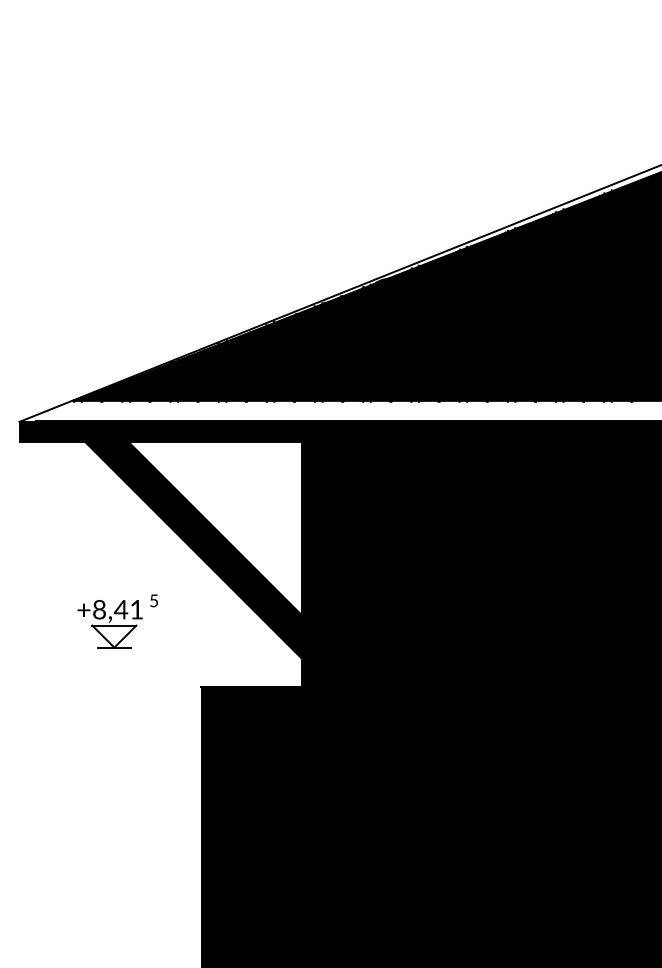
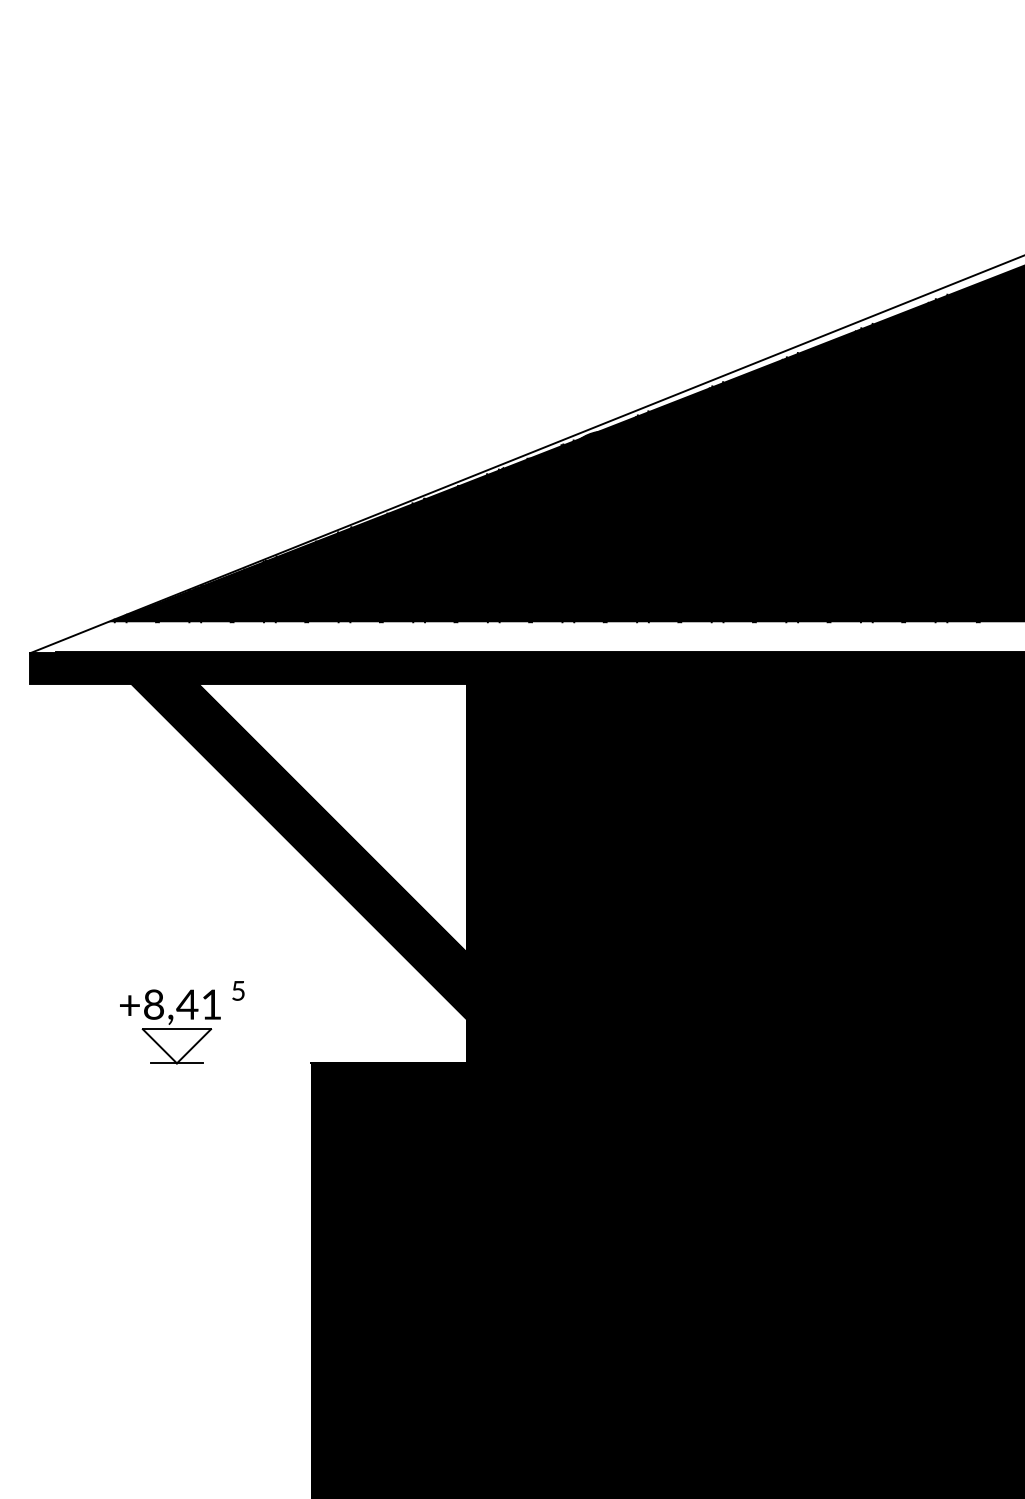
part: (117, 621) -> (181, 1022), moved

